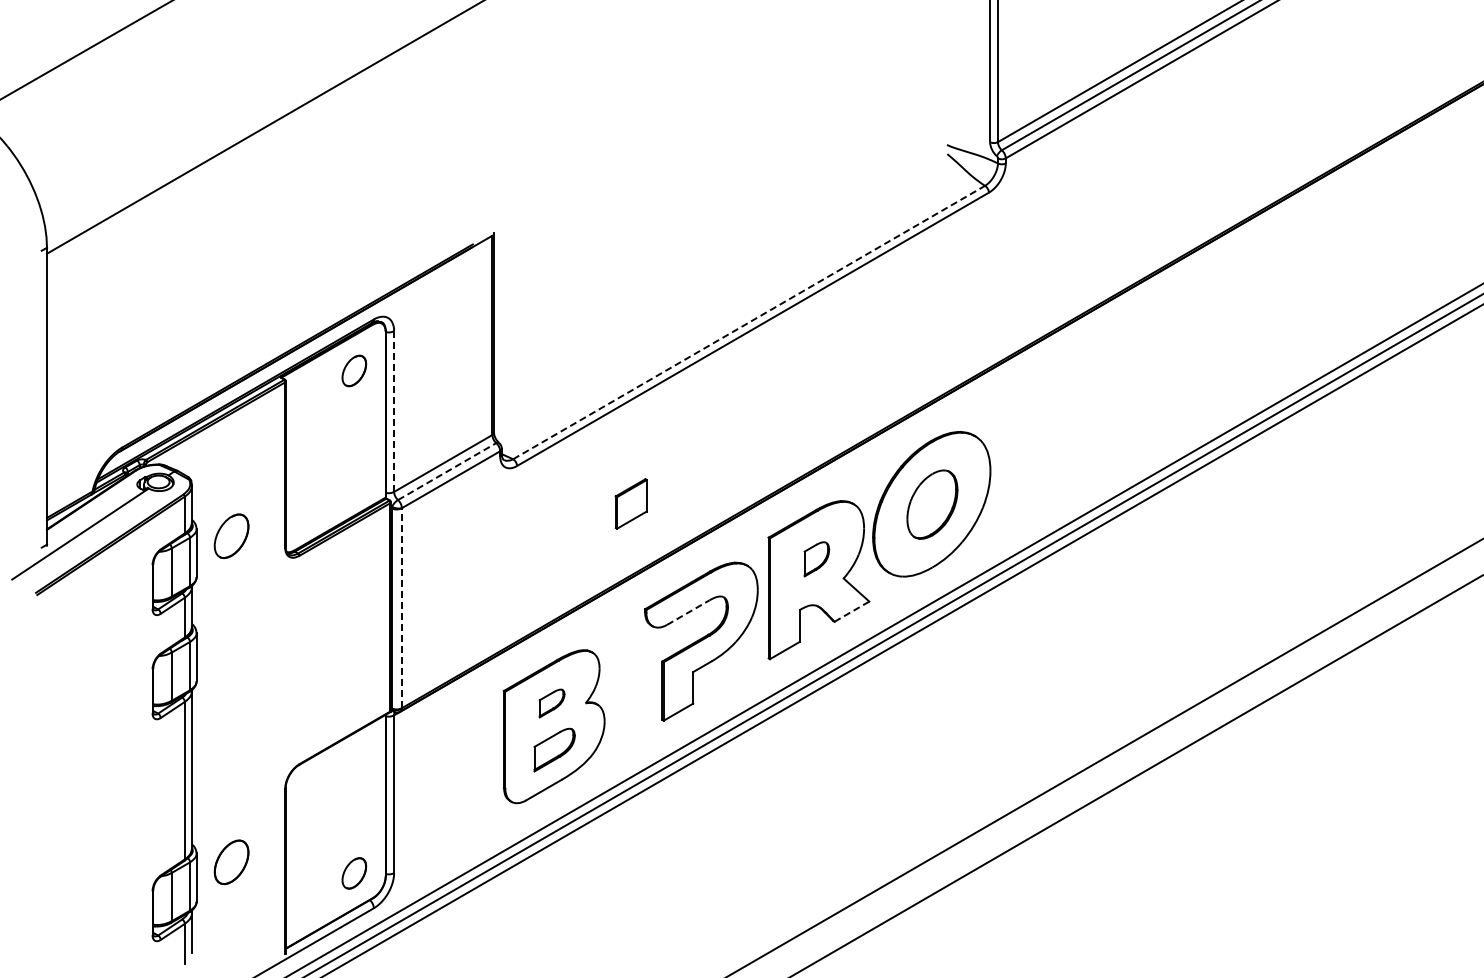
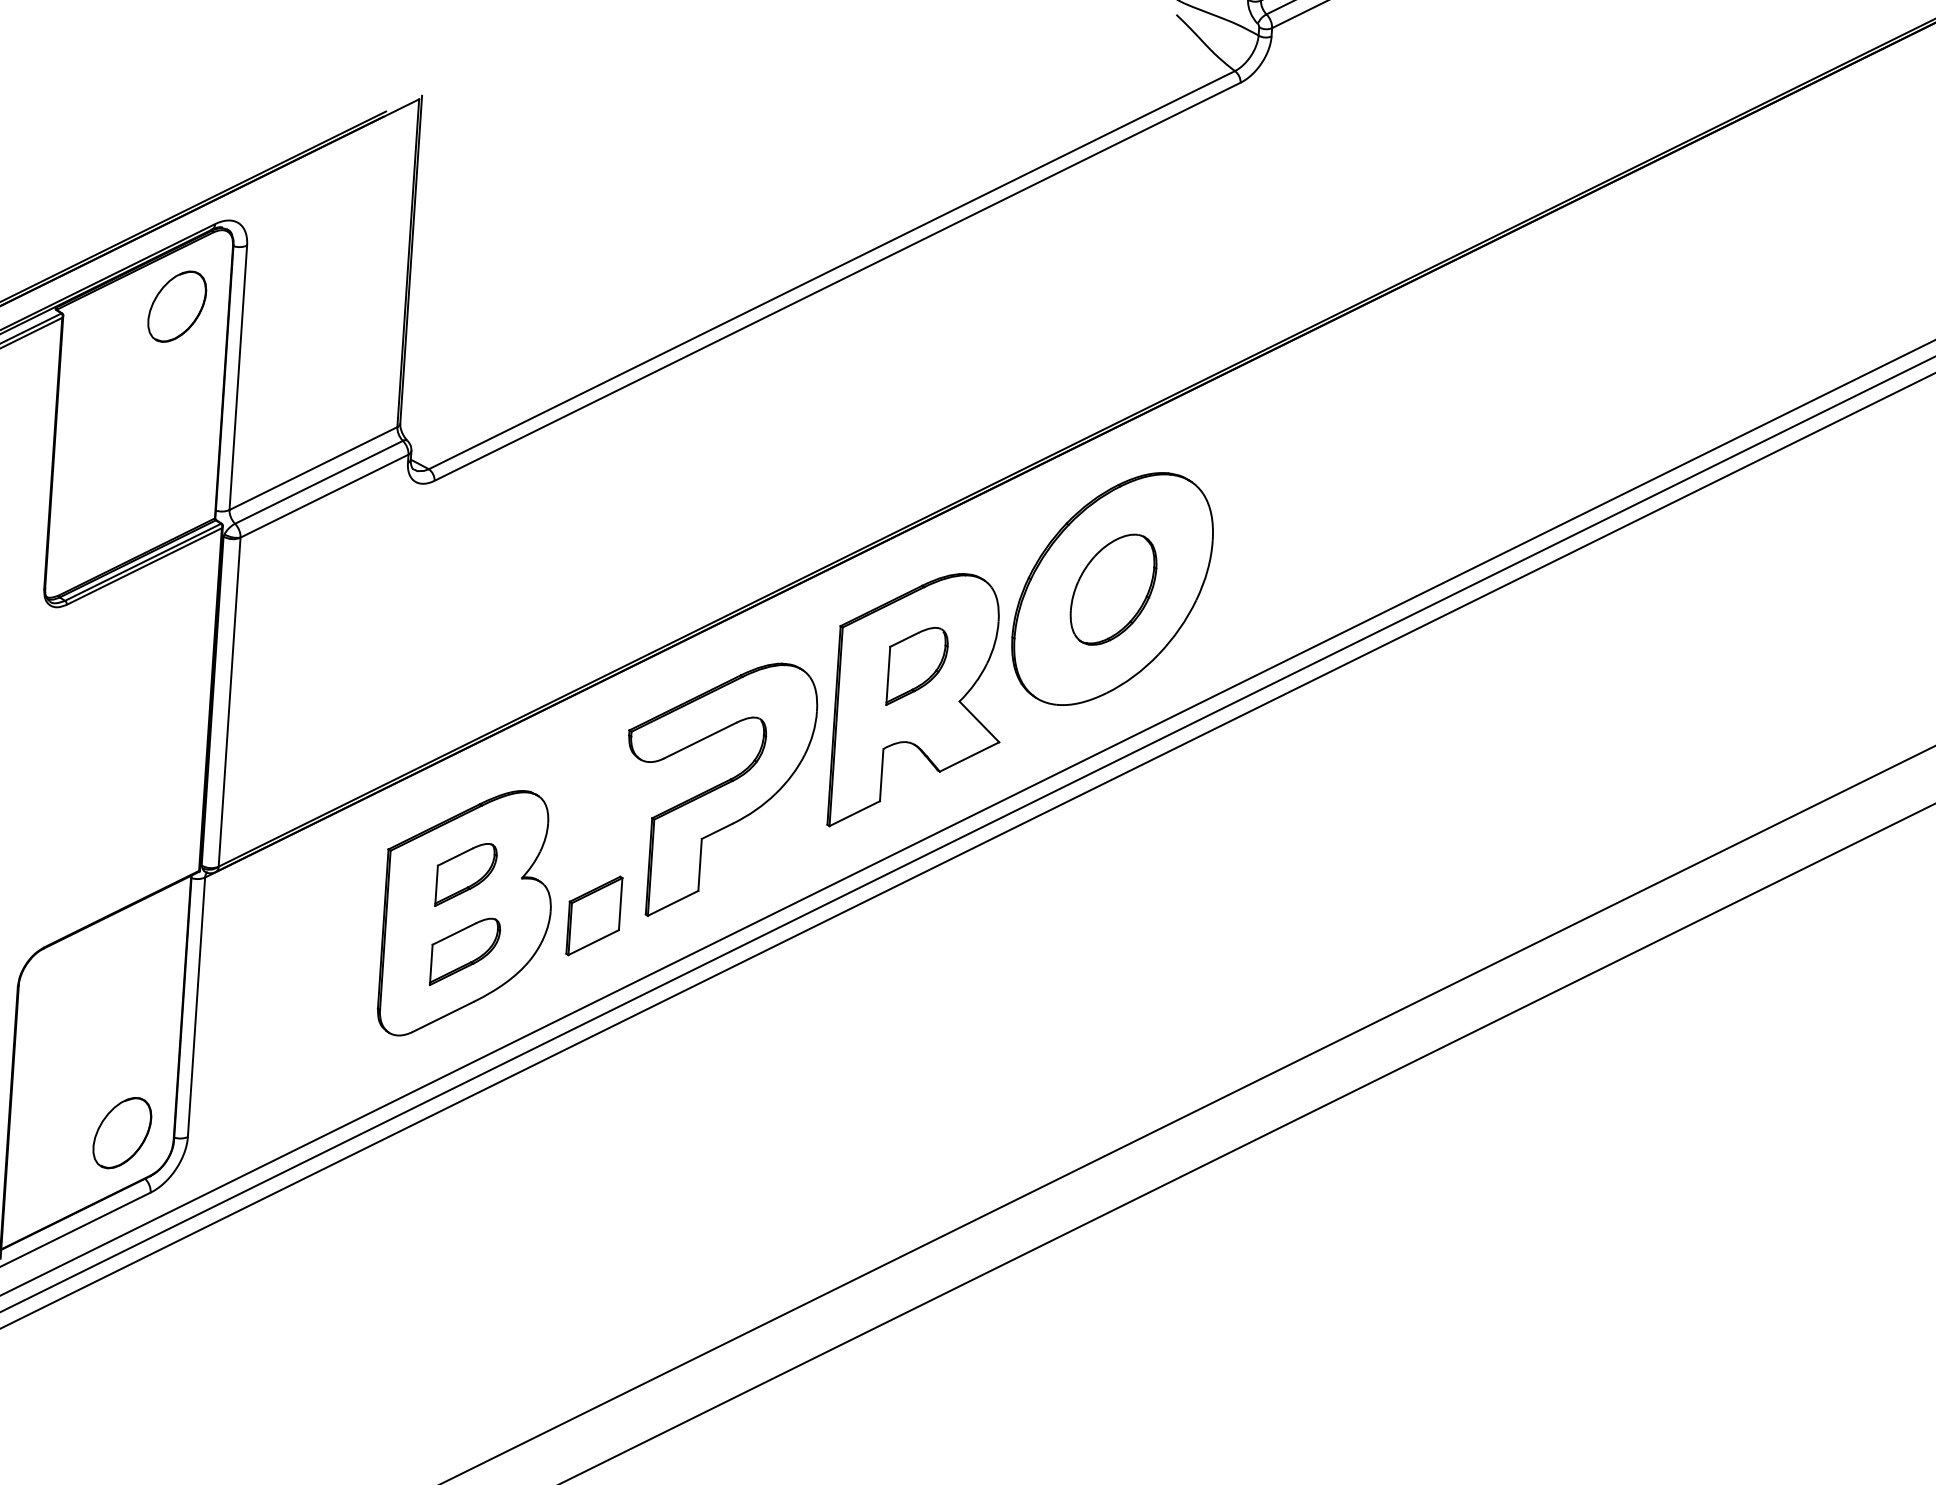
line: (749, 322) -> (832, 270), dashed -> solid
part: (354, 370) -> (177, 305), size x1.43
line: (394, 412) -> (238, 379), dashed -> solid
line: (447, 471) -> (319, 482), dashed -> solid
part: (630, 503) -> (593, 915), moved
part: (816, 559) -> (916, 667), size x1.43
line: (401, 608) -> (228, 702), dashed -> solid
line: (852, 611) -> (970, 756), dashed -> solid
line: (688, 612) -> (700, 740), dashed -> solid
part: (551, 703) -> (465, 875), size x1.43
part: (354, 873) -> (122, 1133), size x1.43

